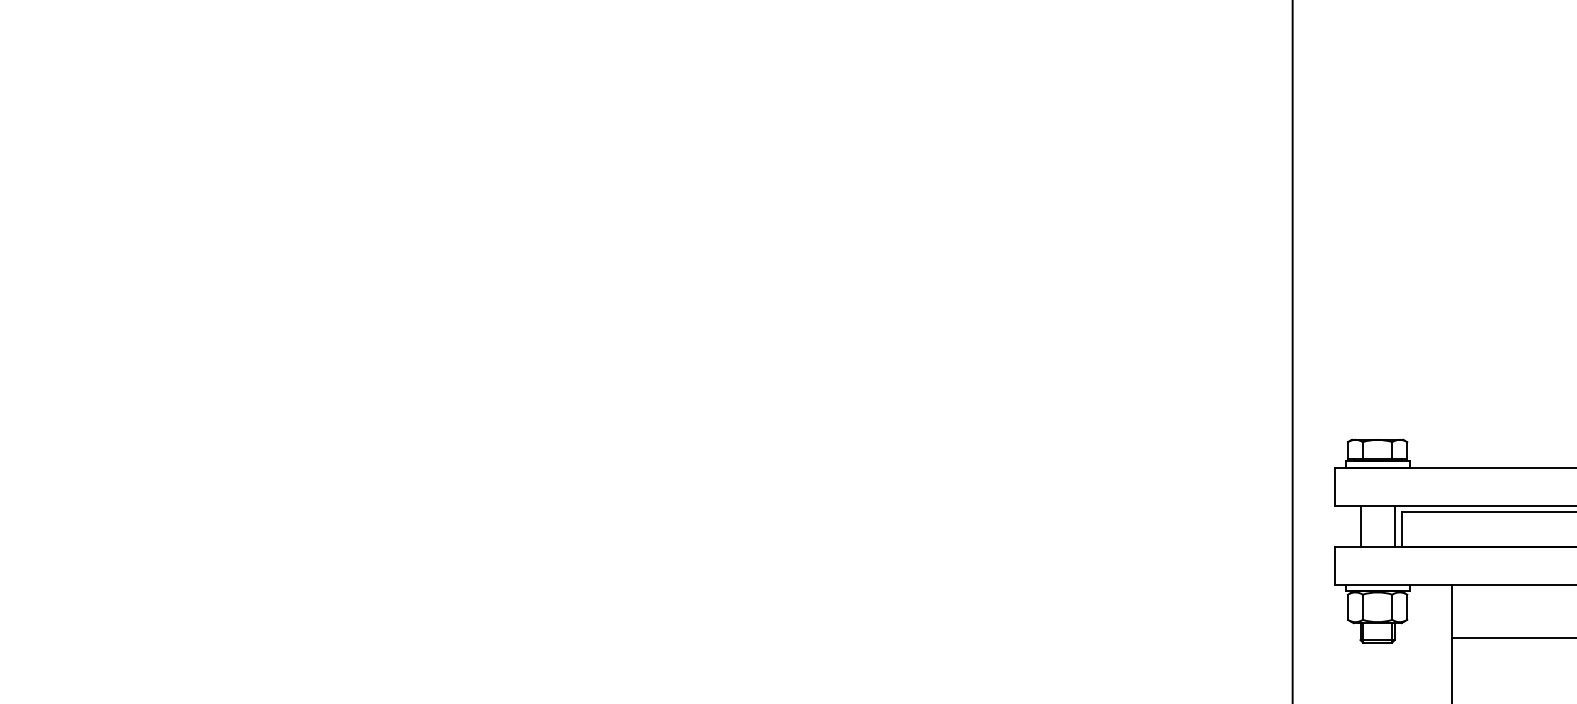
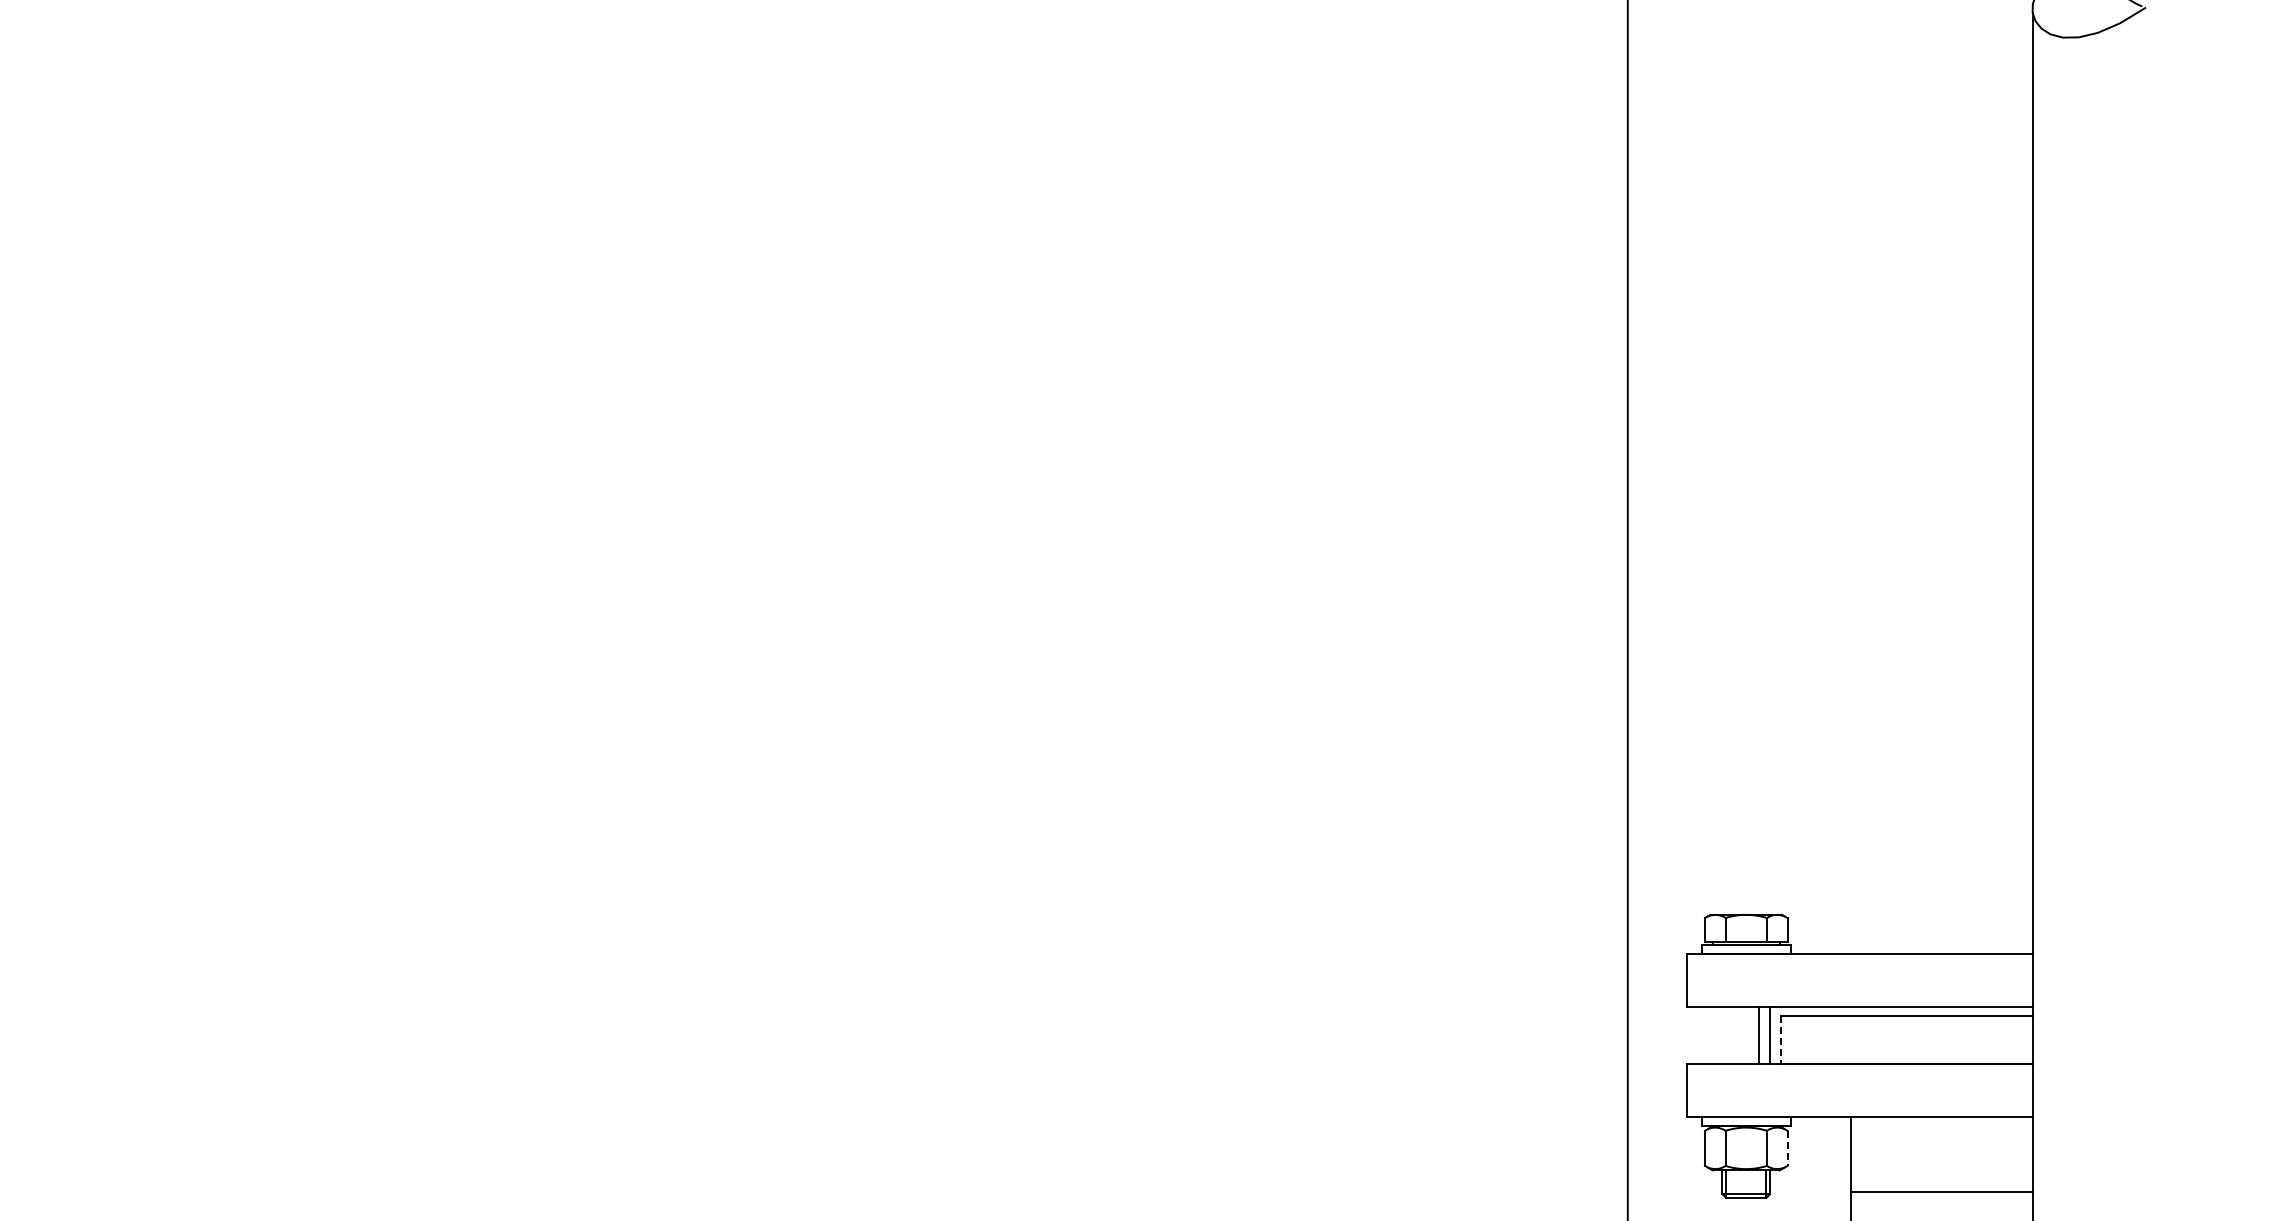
line: (1360, 526) -> (1759, 1035), moved
line: (1402, 529) -> (1780, 1039), solid -> dashed
line: (1407, 607) -> (1787, 1148), solid -> dashed

